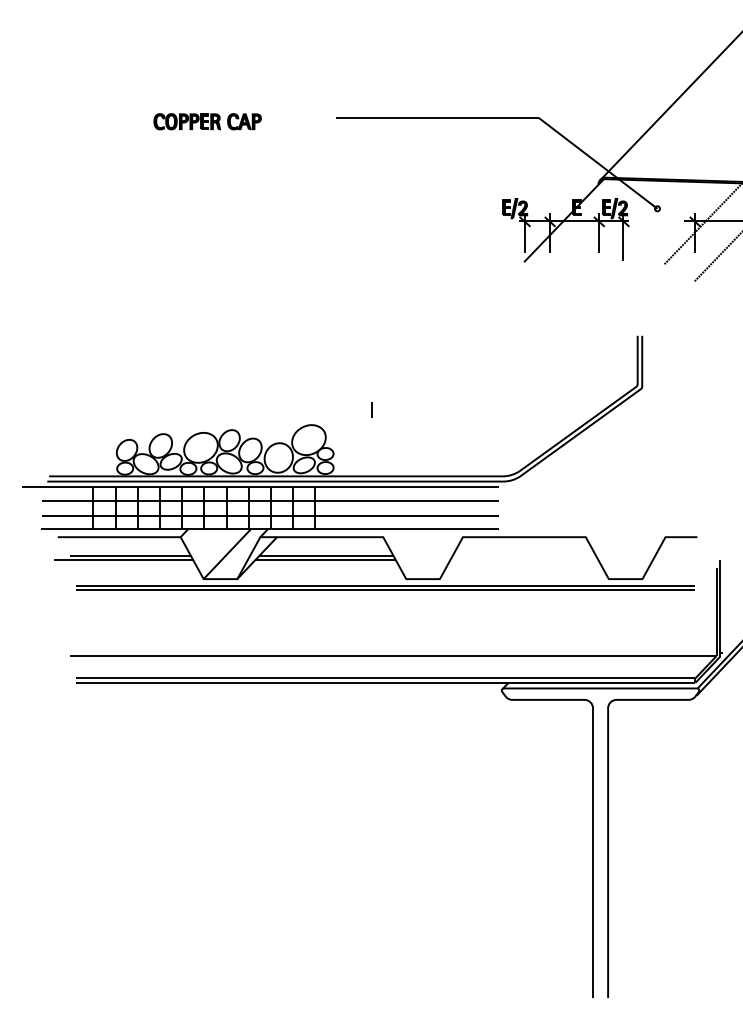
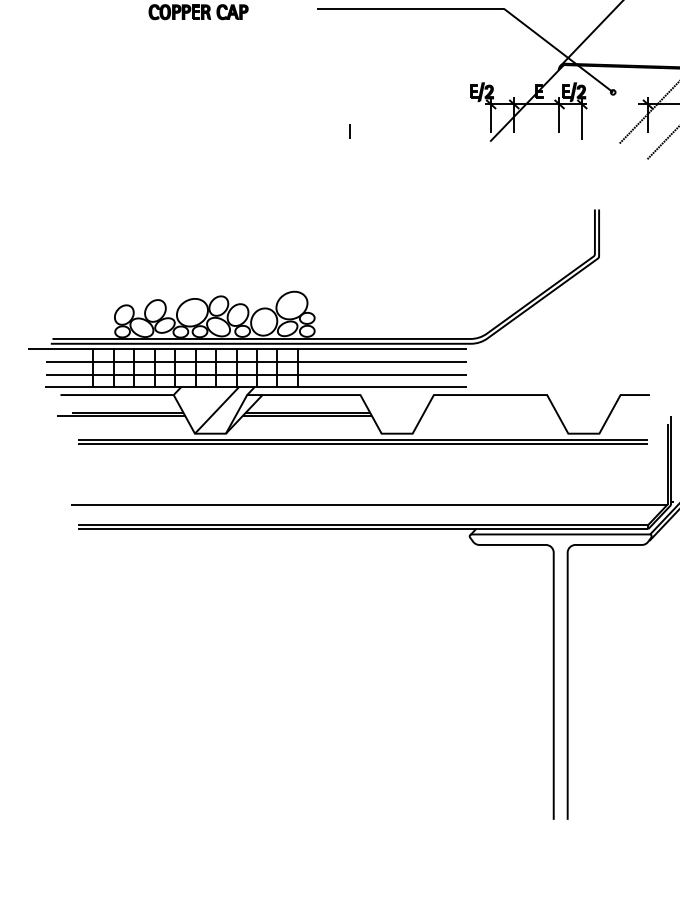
line: (371, 409) -> (349, 130), moved

